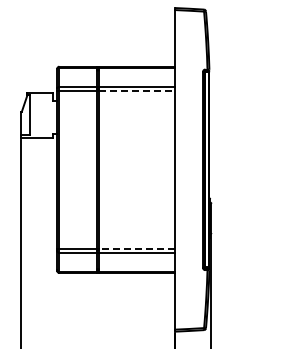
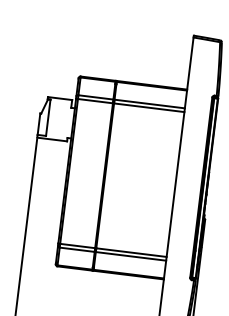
line: (137, 91) -> (149, 108), dashed -> solid
line: (136, 248) -> (131, 252), dashed -> solid

